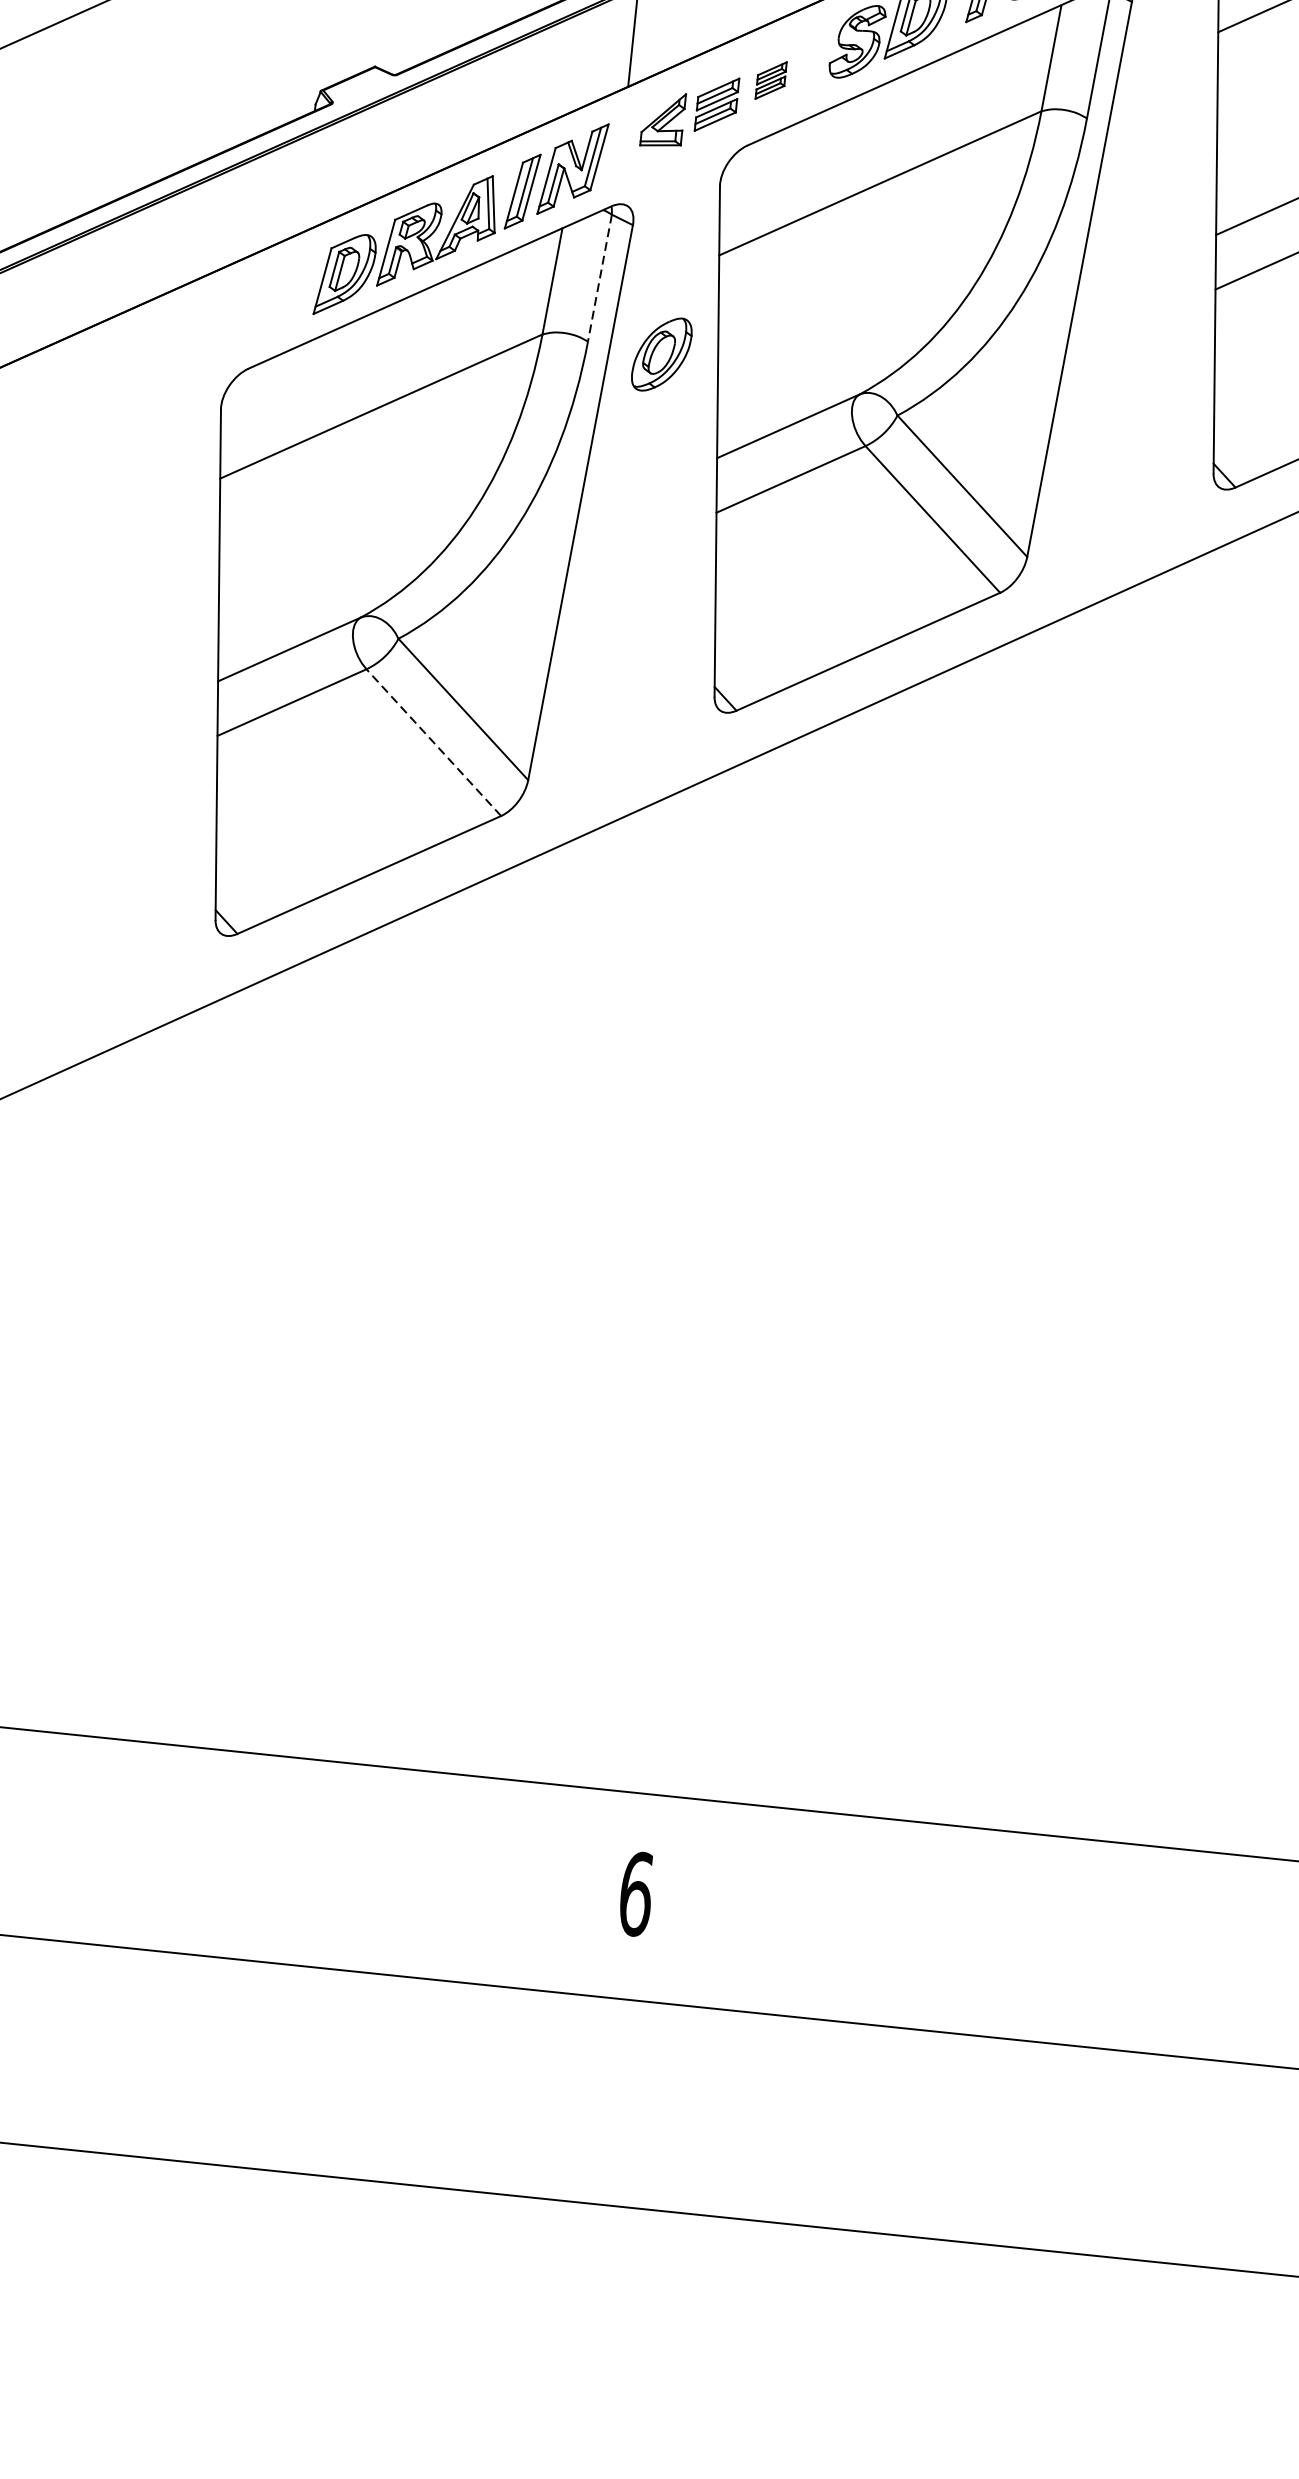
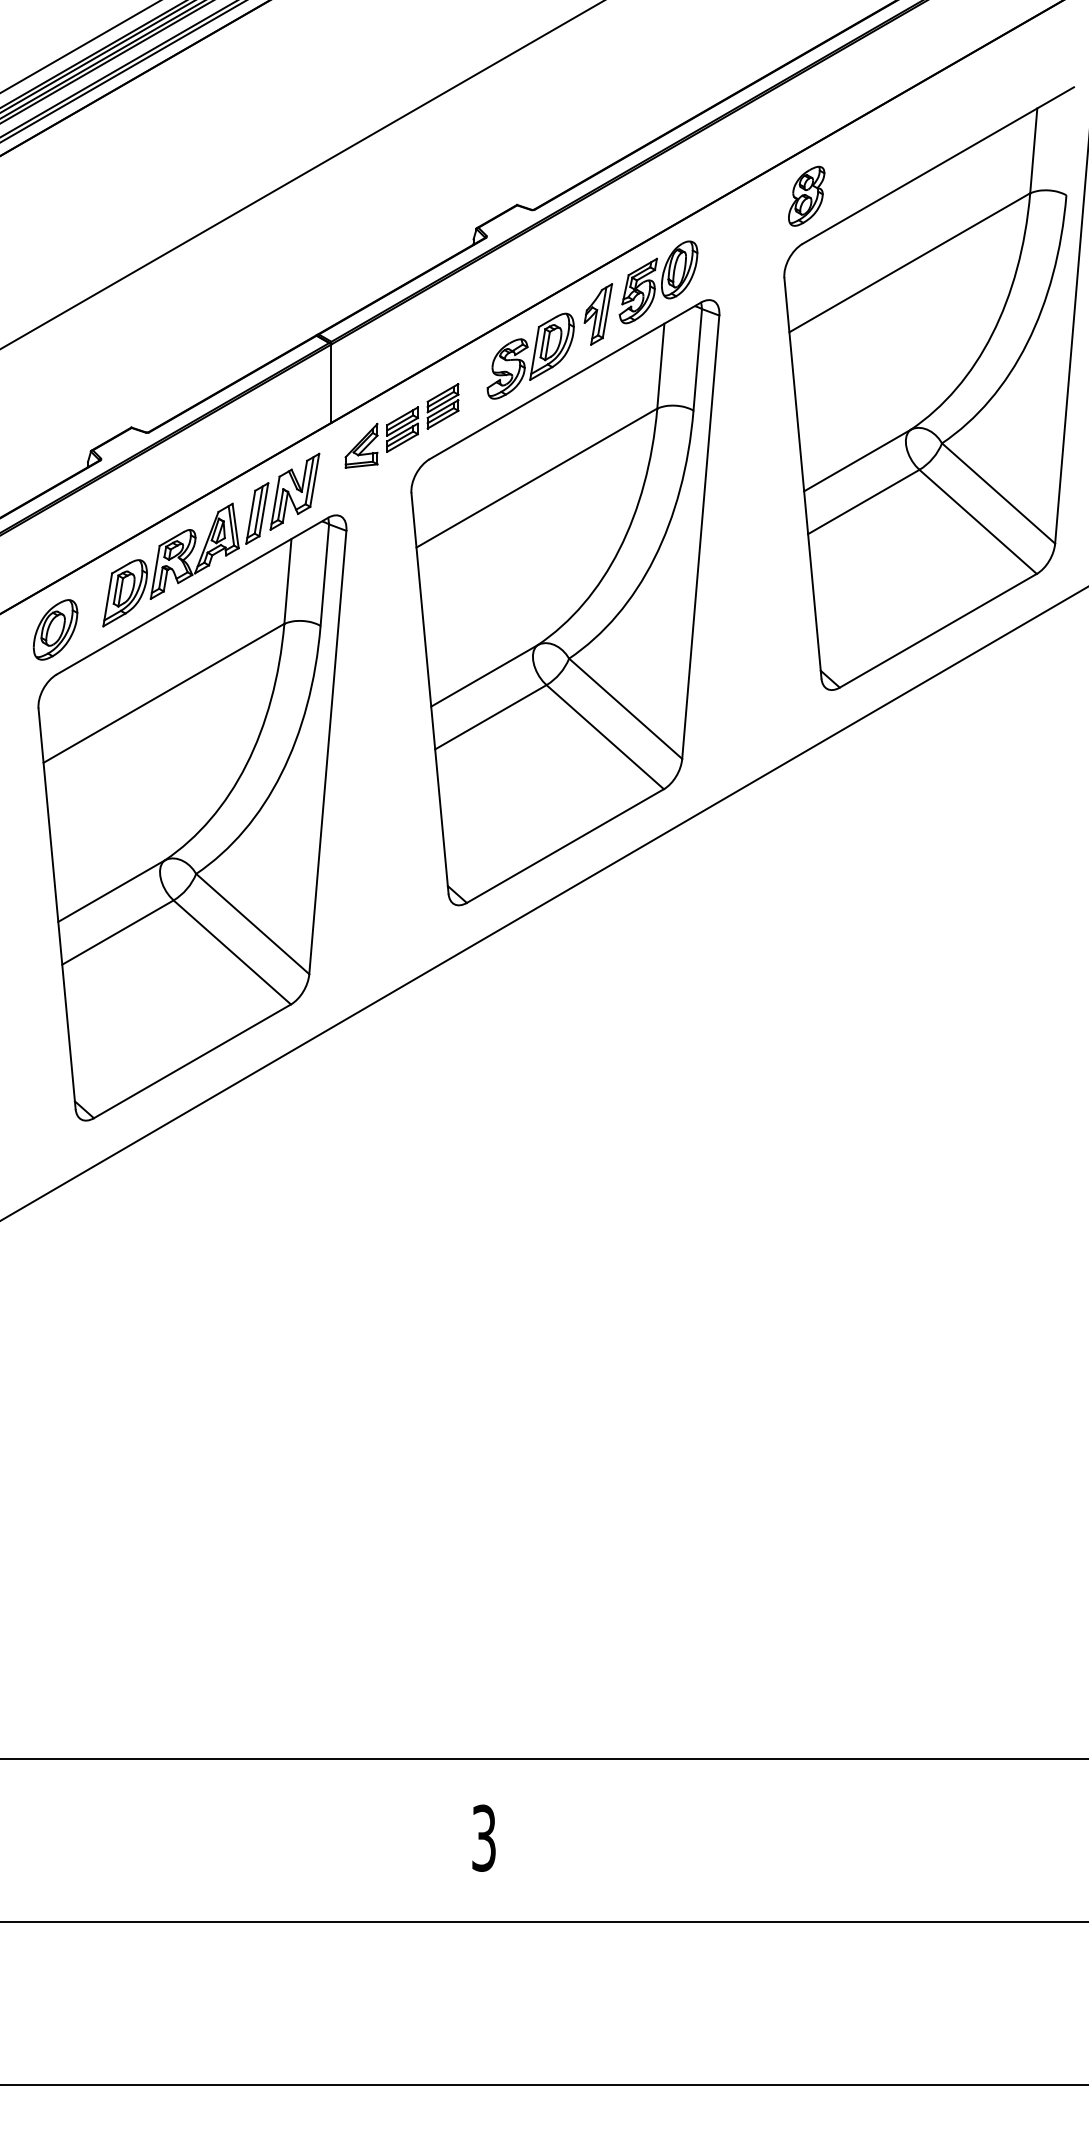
part: (770, 80) -> (442, 406), size x1.43
line: (599, 278) -> (324, 575), dashed -> solid
part: (661, 354) -> (55, 629), moved
line: (432, 742) -> (231, 952), dashed -> solid
text: (636, 1893) -> (484, 1837), 6 -> 3

